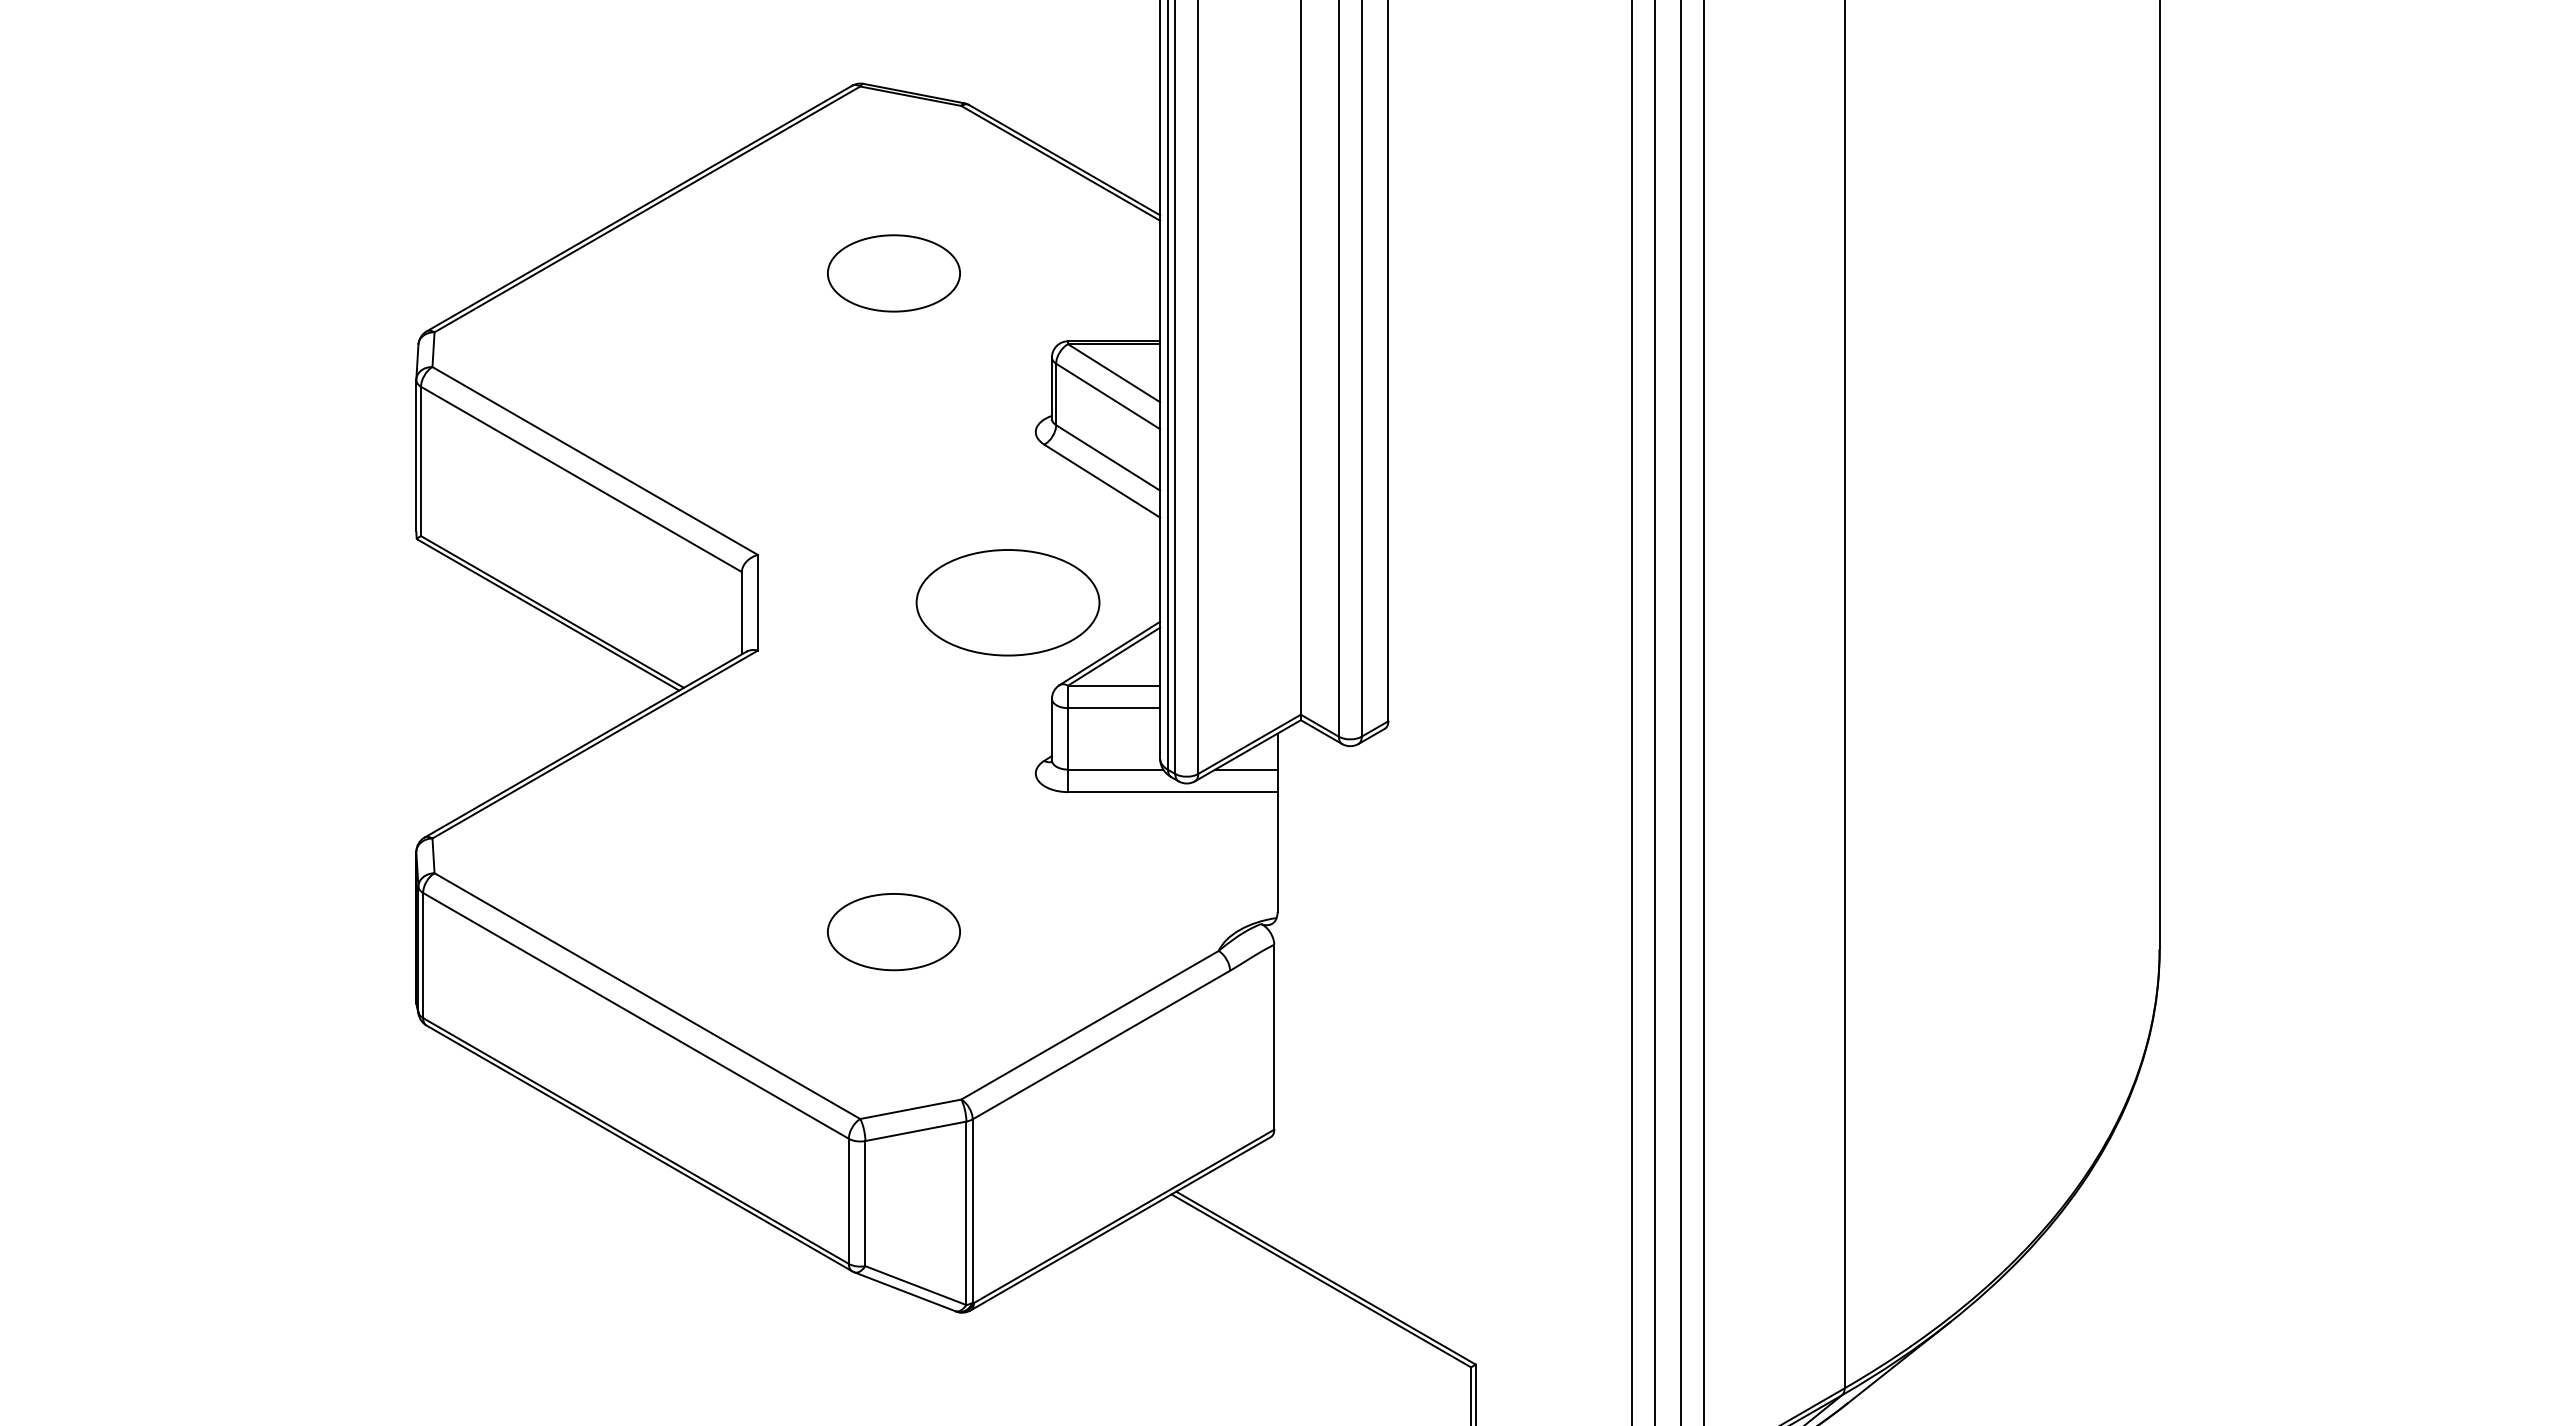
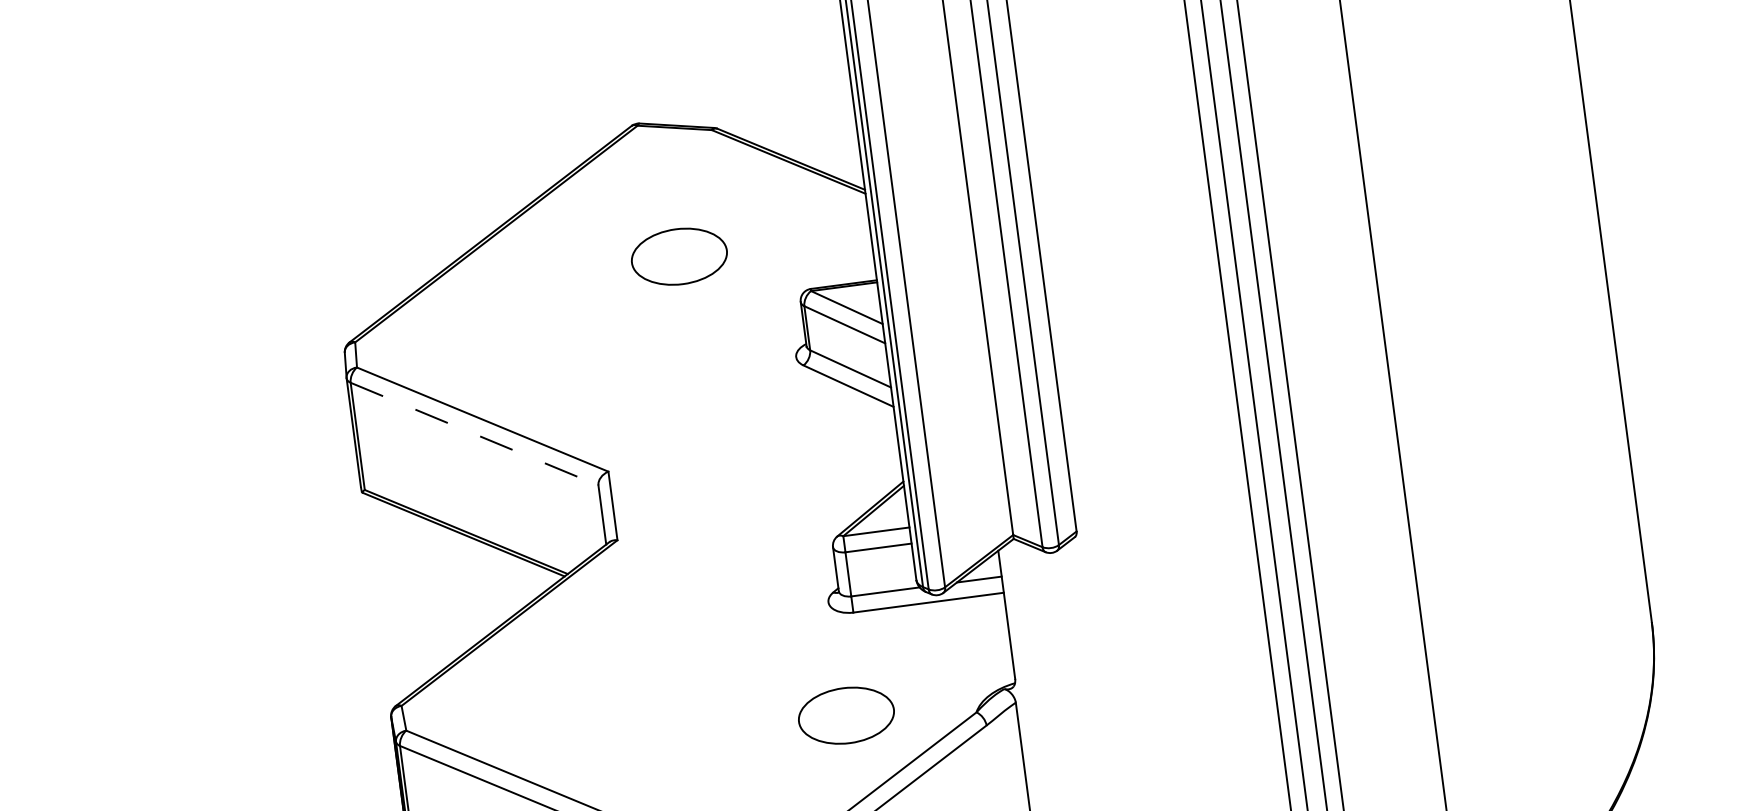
line: (581, 479) -> (474, 434), solid -> dashed
part: (1007, 602) -> (792, 482), removed
part: (893, 932) -> (846, 716), moved

